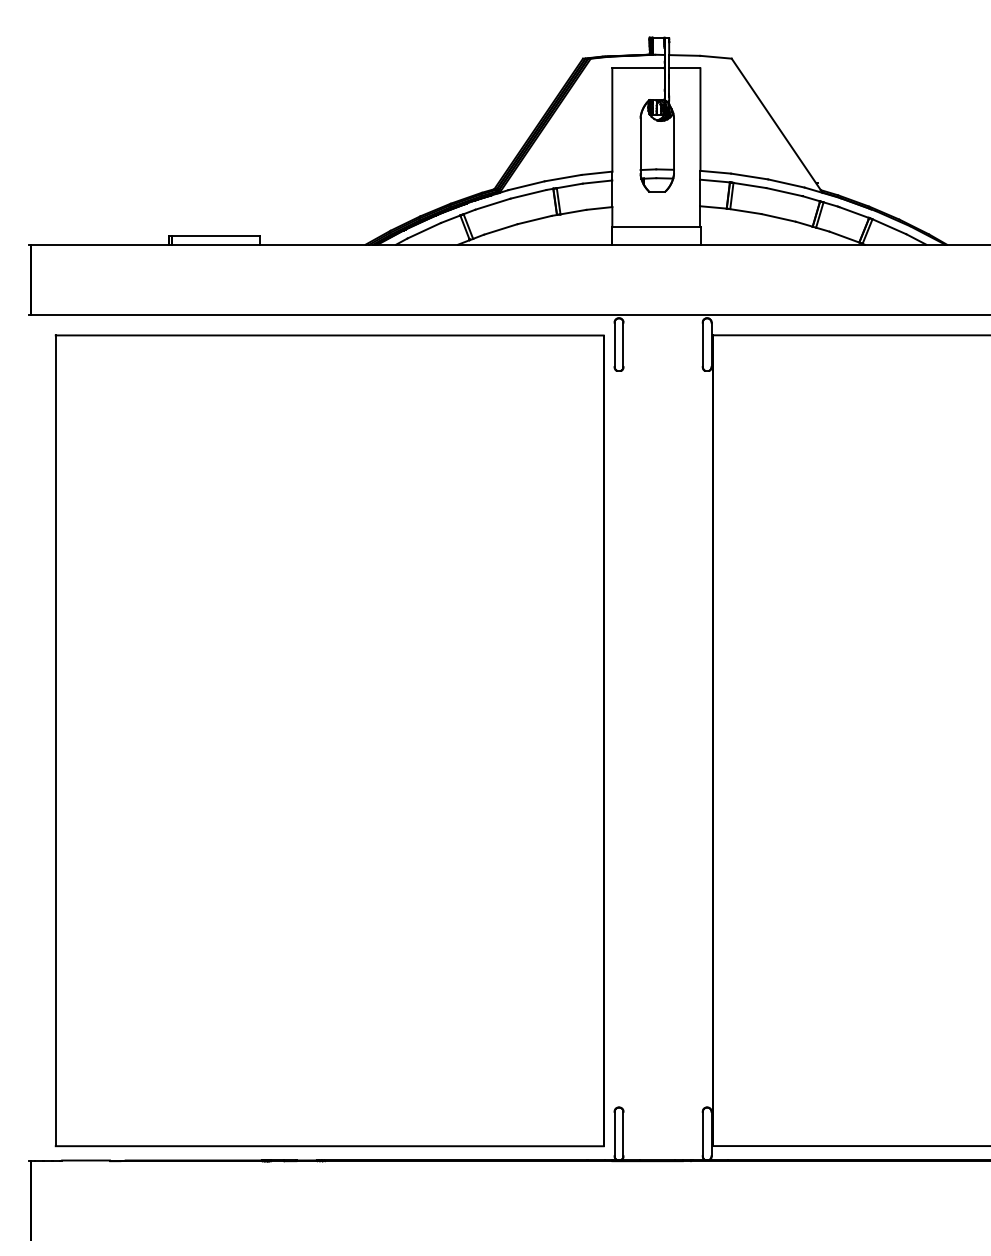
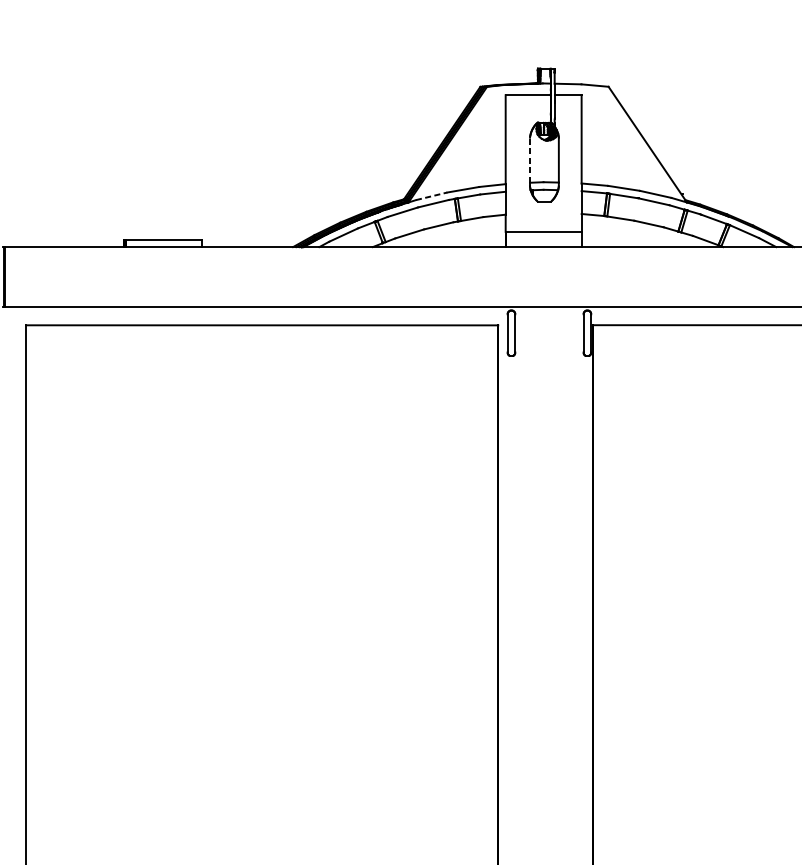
line: (640, 143) -> (529, 159), solid -> dashed
line: (526, 185) -> (431, 196), solid -> dashed

